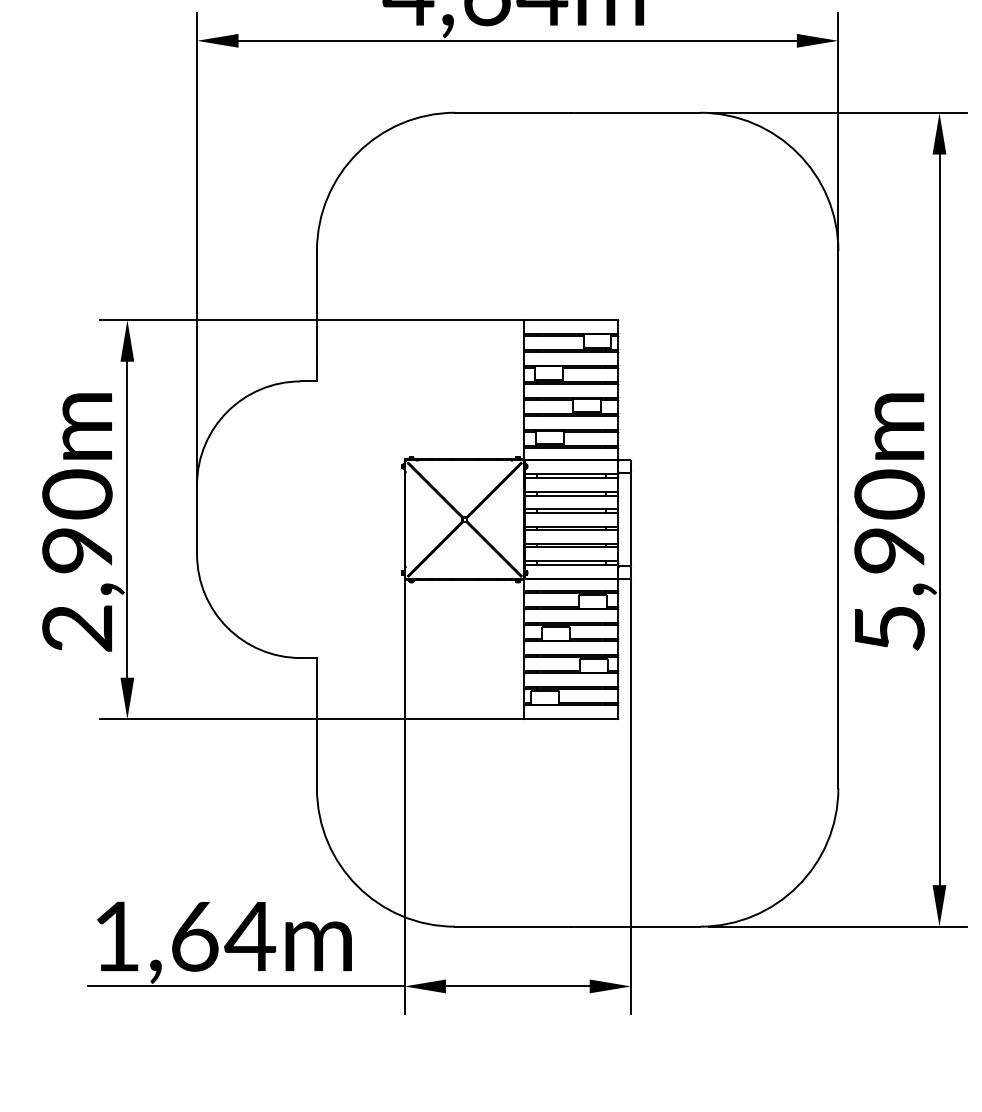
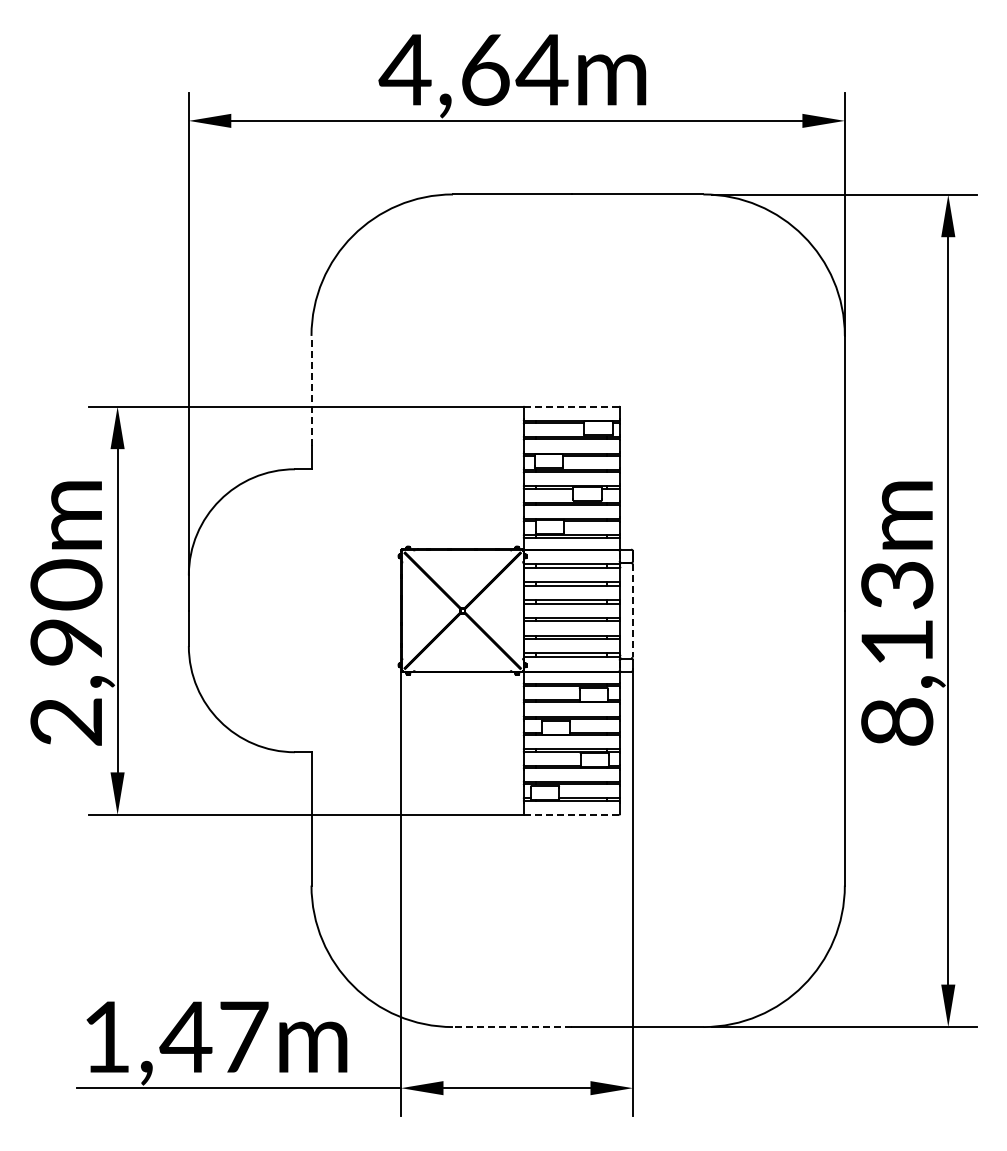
line: (316, 304) -> (311, 390), solid -> dashed
line: (571, 320) -> (571, 406), solid -> dashed
line: (630, 520) -> (632, 611), solid -> dashed
text: (889, 560) -> (897, 652), 5,90m -> 8,13m
line: (572, 718) -> (572, 814), solid -> dashed
line: (512, 927) -> (511, 1027), solid -> dashed
text: (222, 936) -> (214, 1037), 1,64m -> 1,47m

